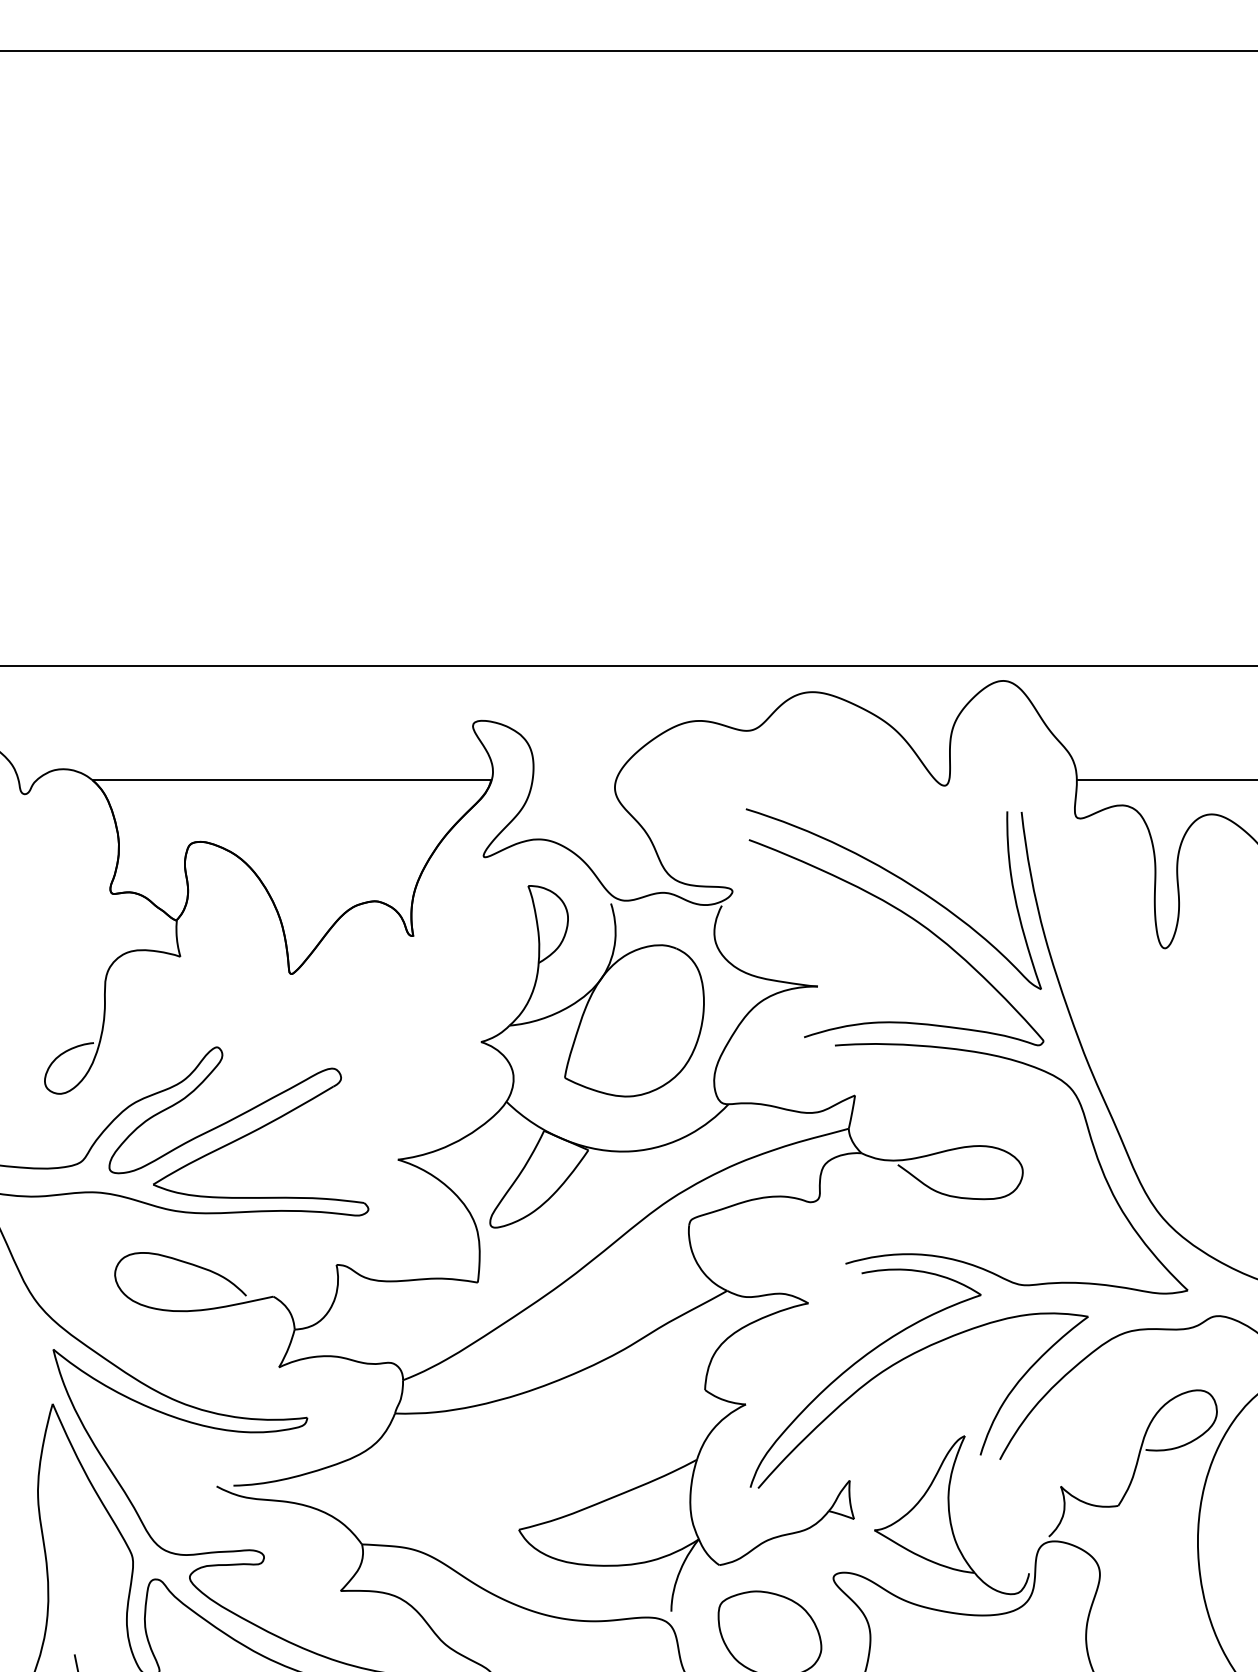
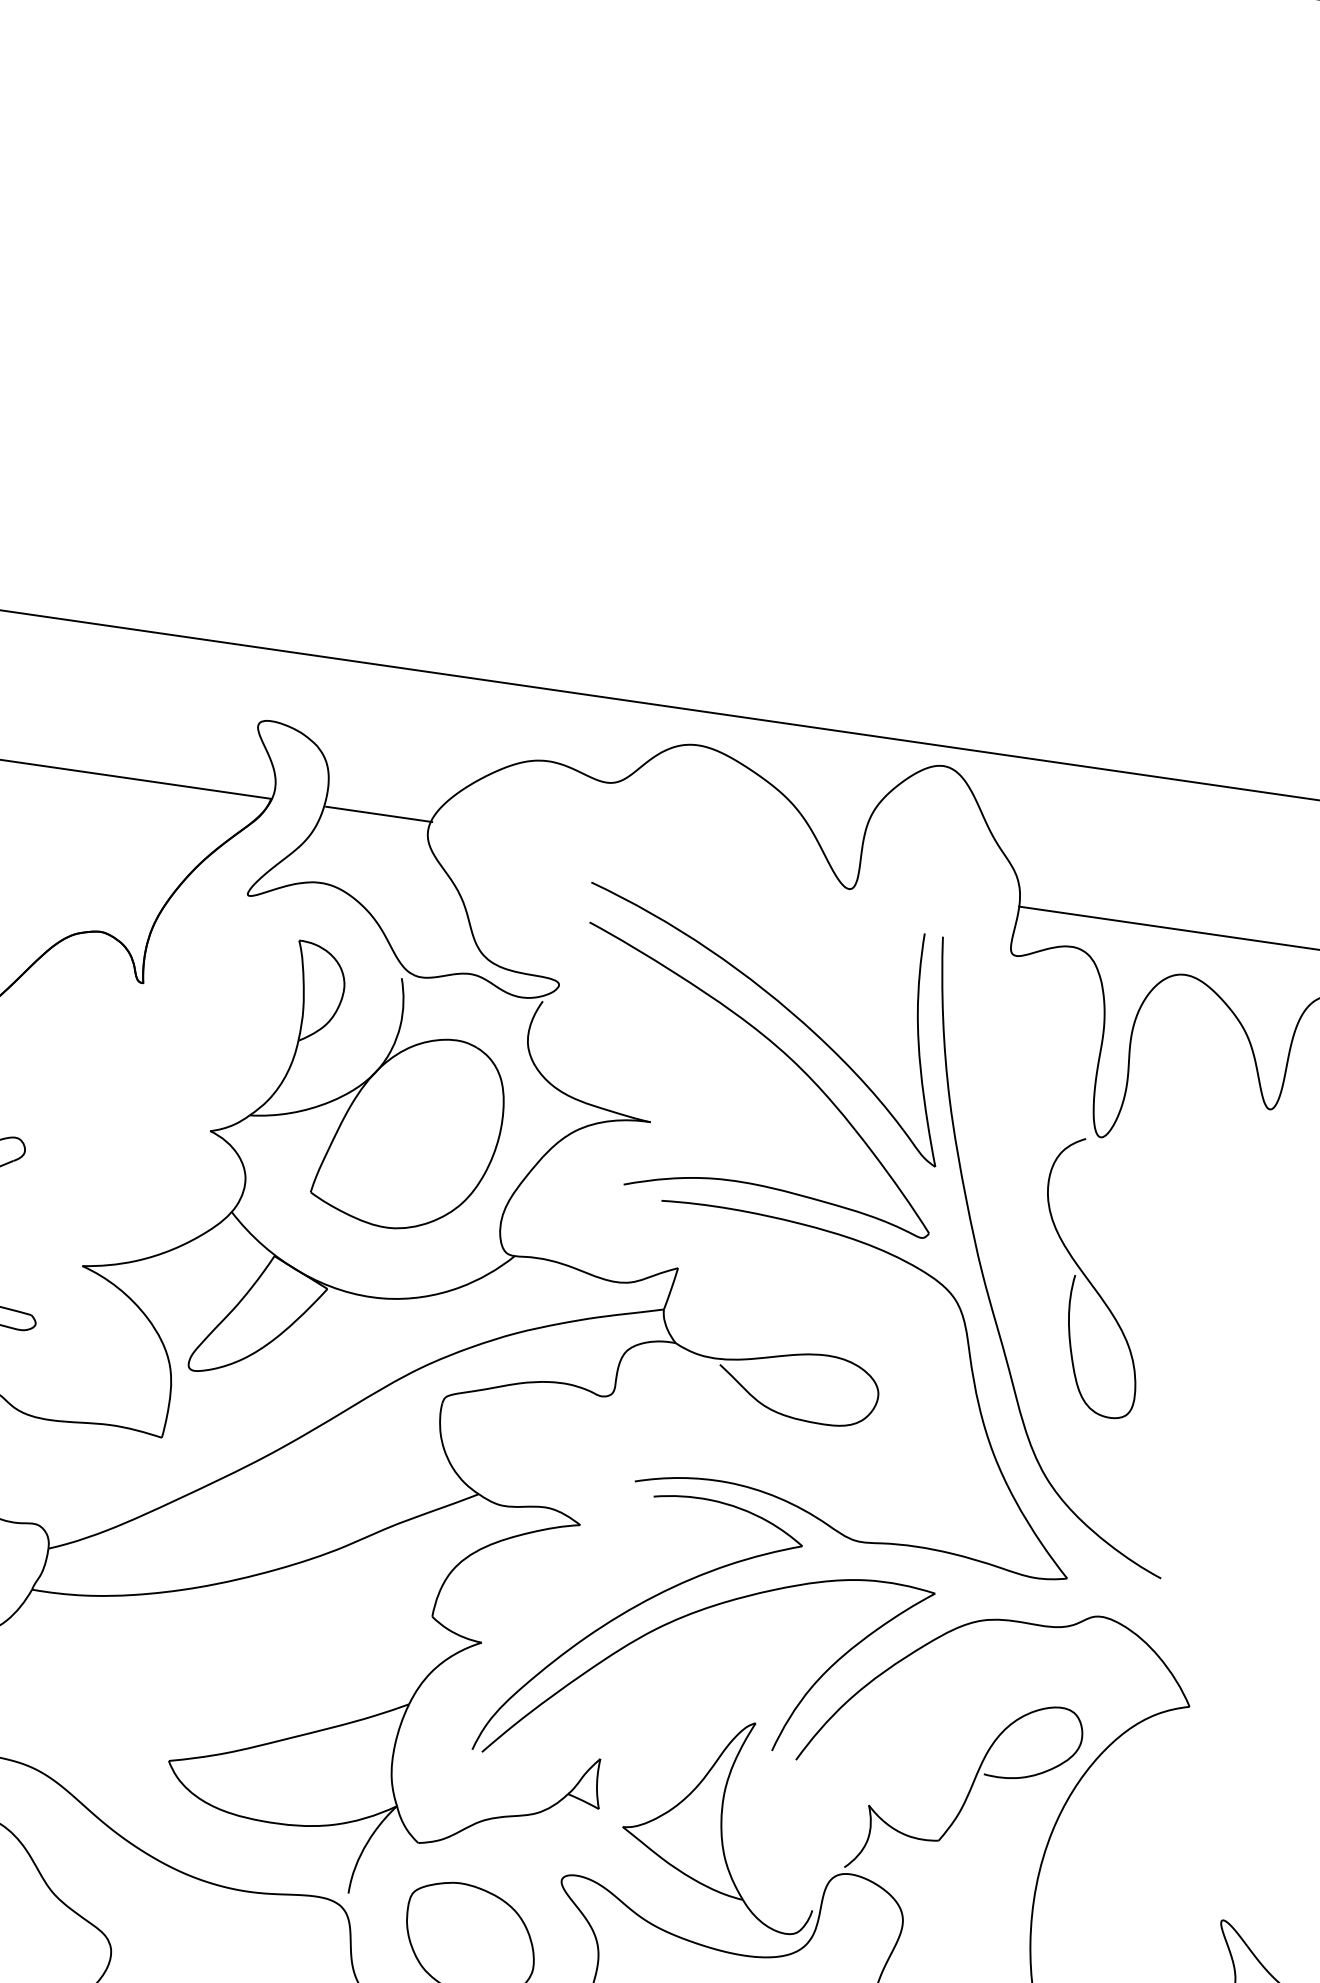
line: (575, 780) -> (379, 814), added
curve: (1171, 1058) -> (1088, 1279), added

